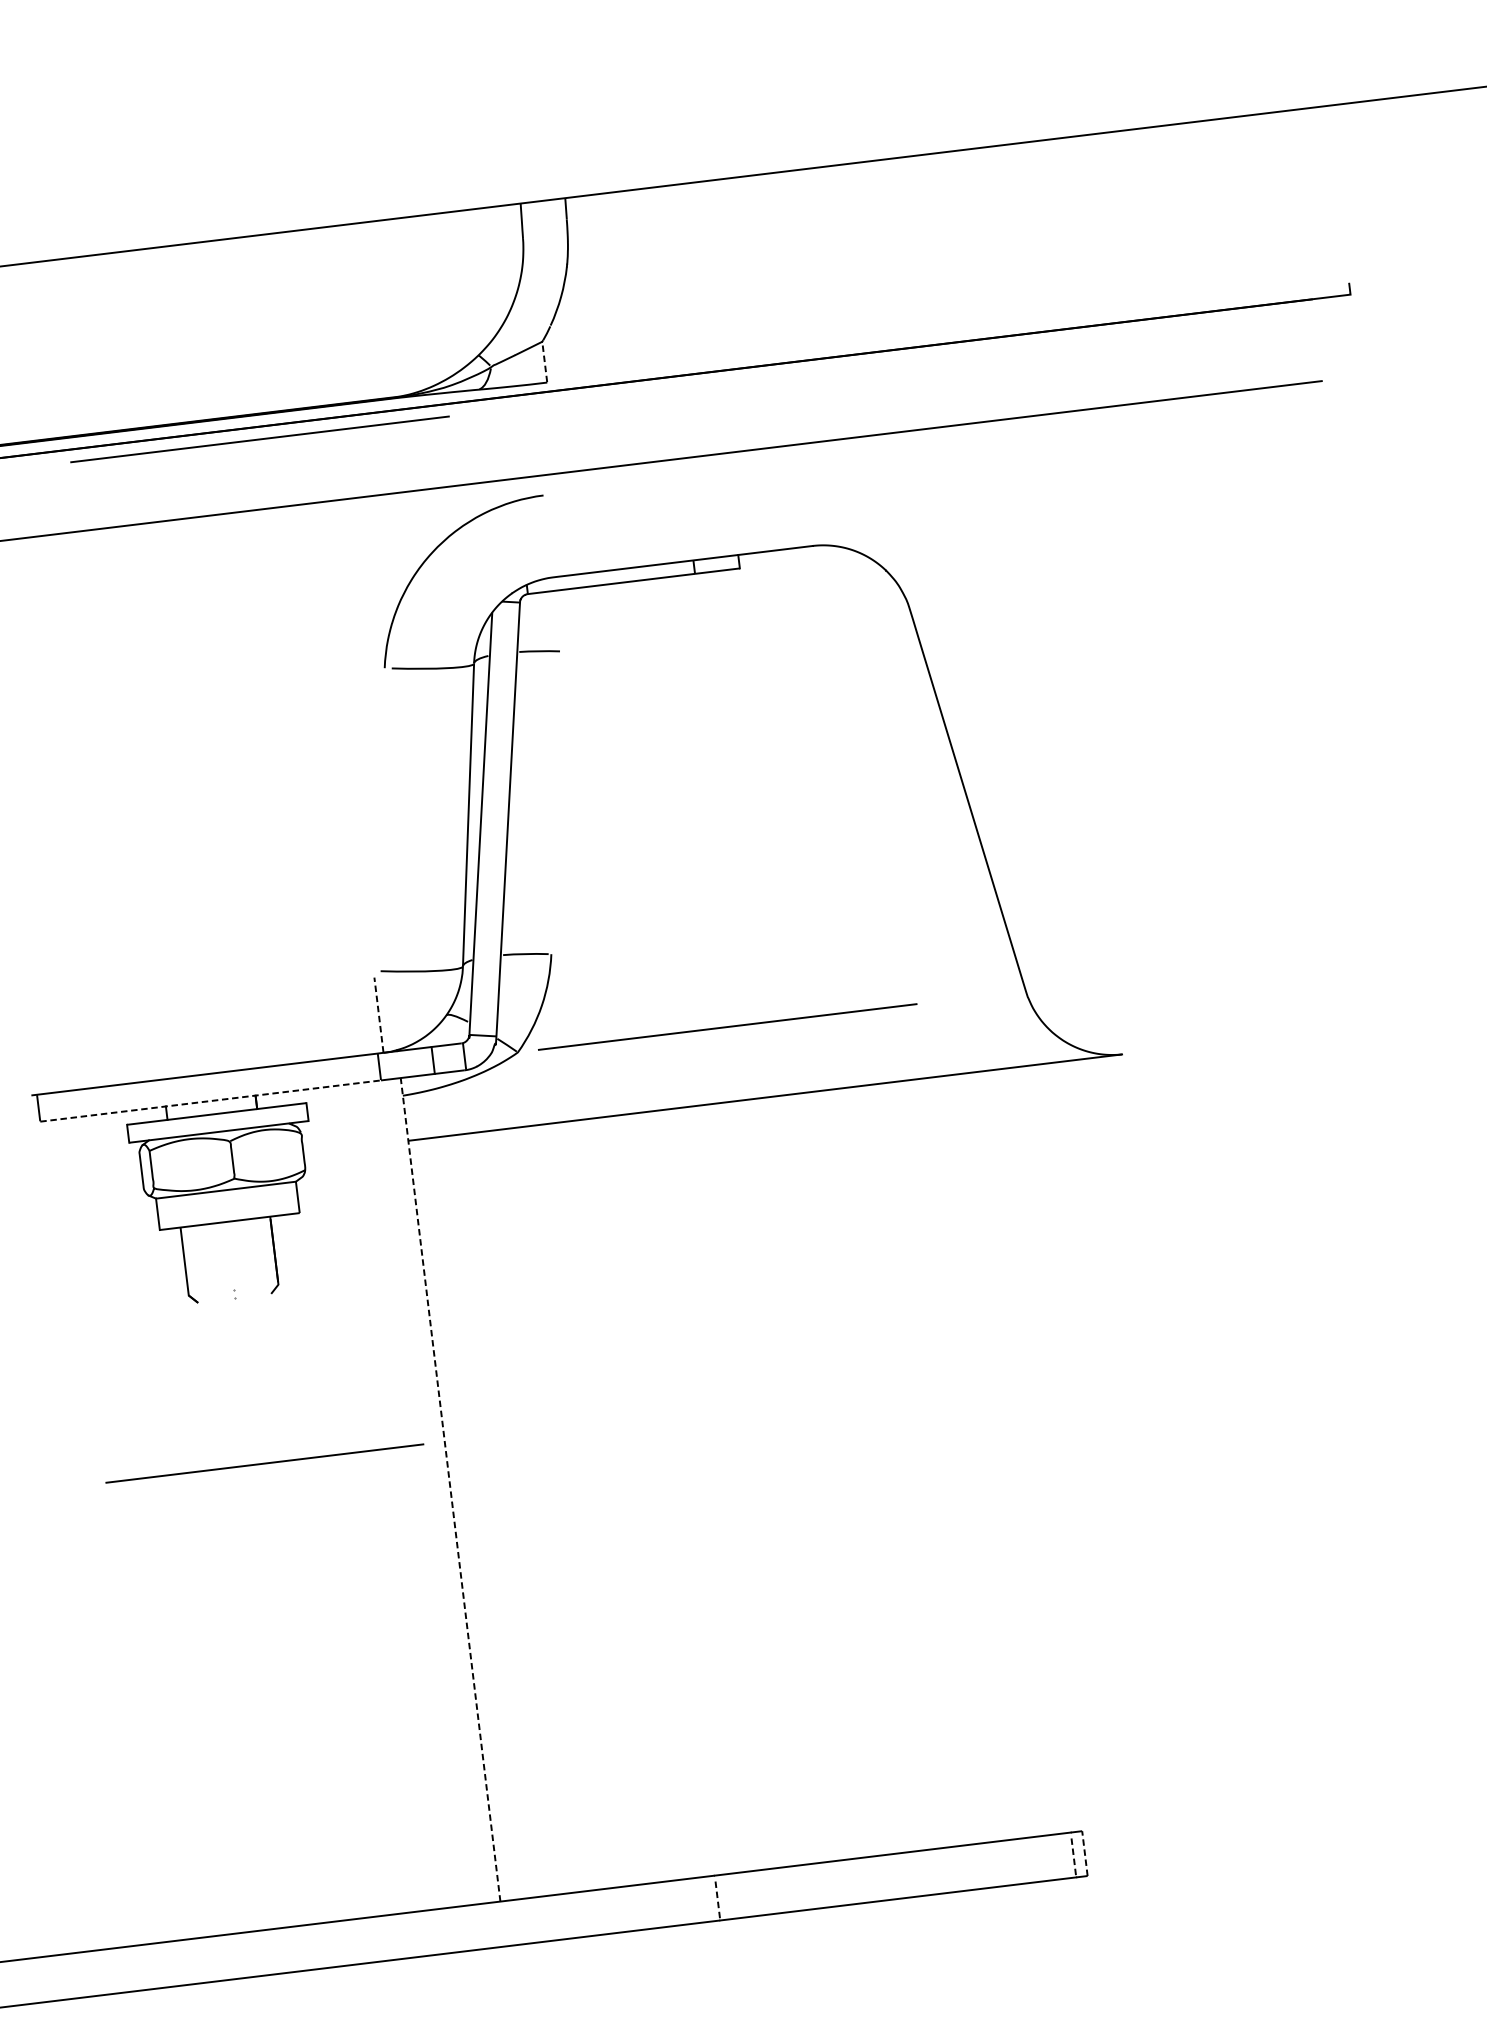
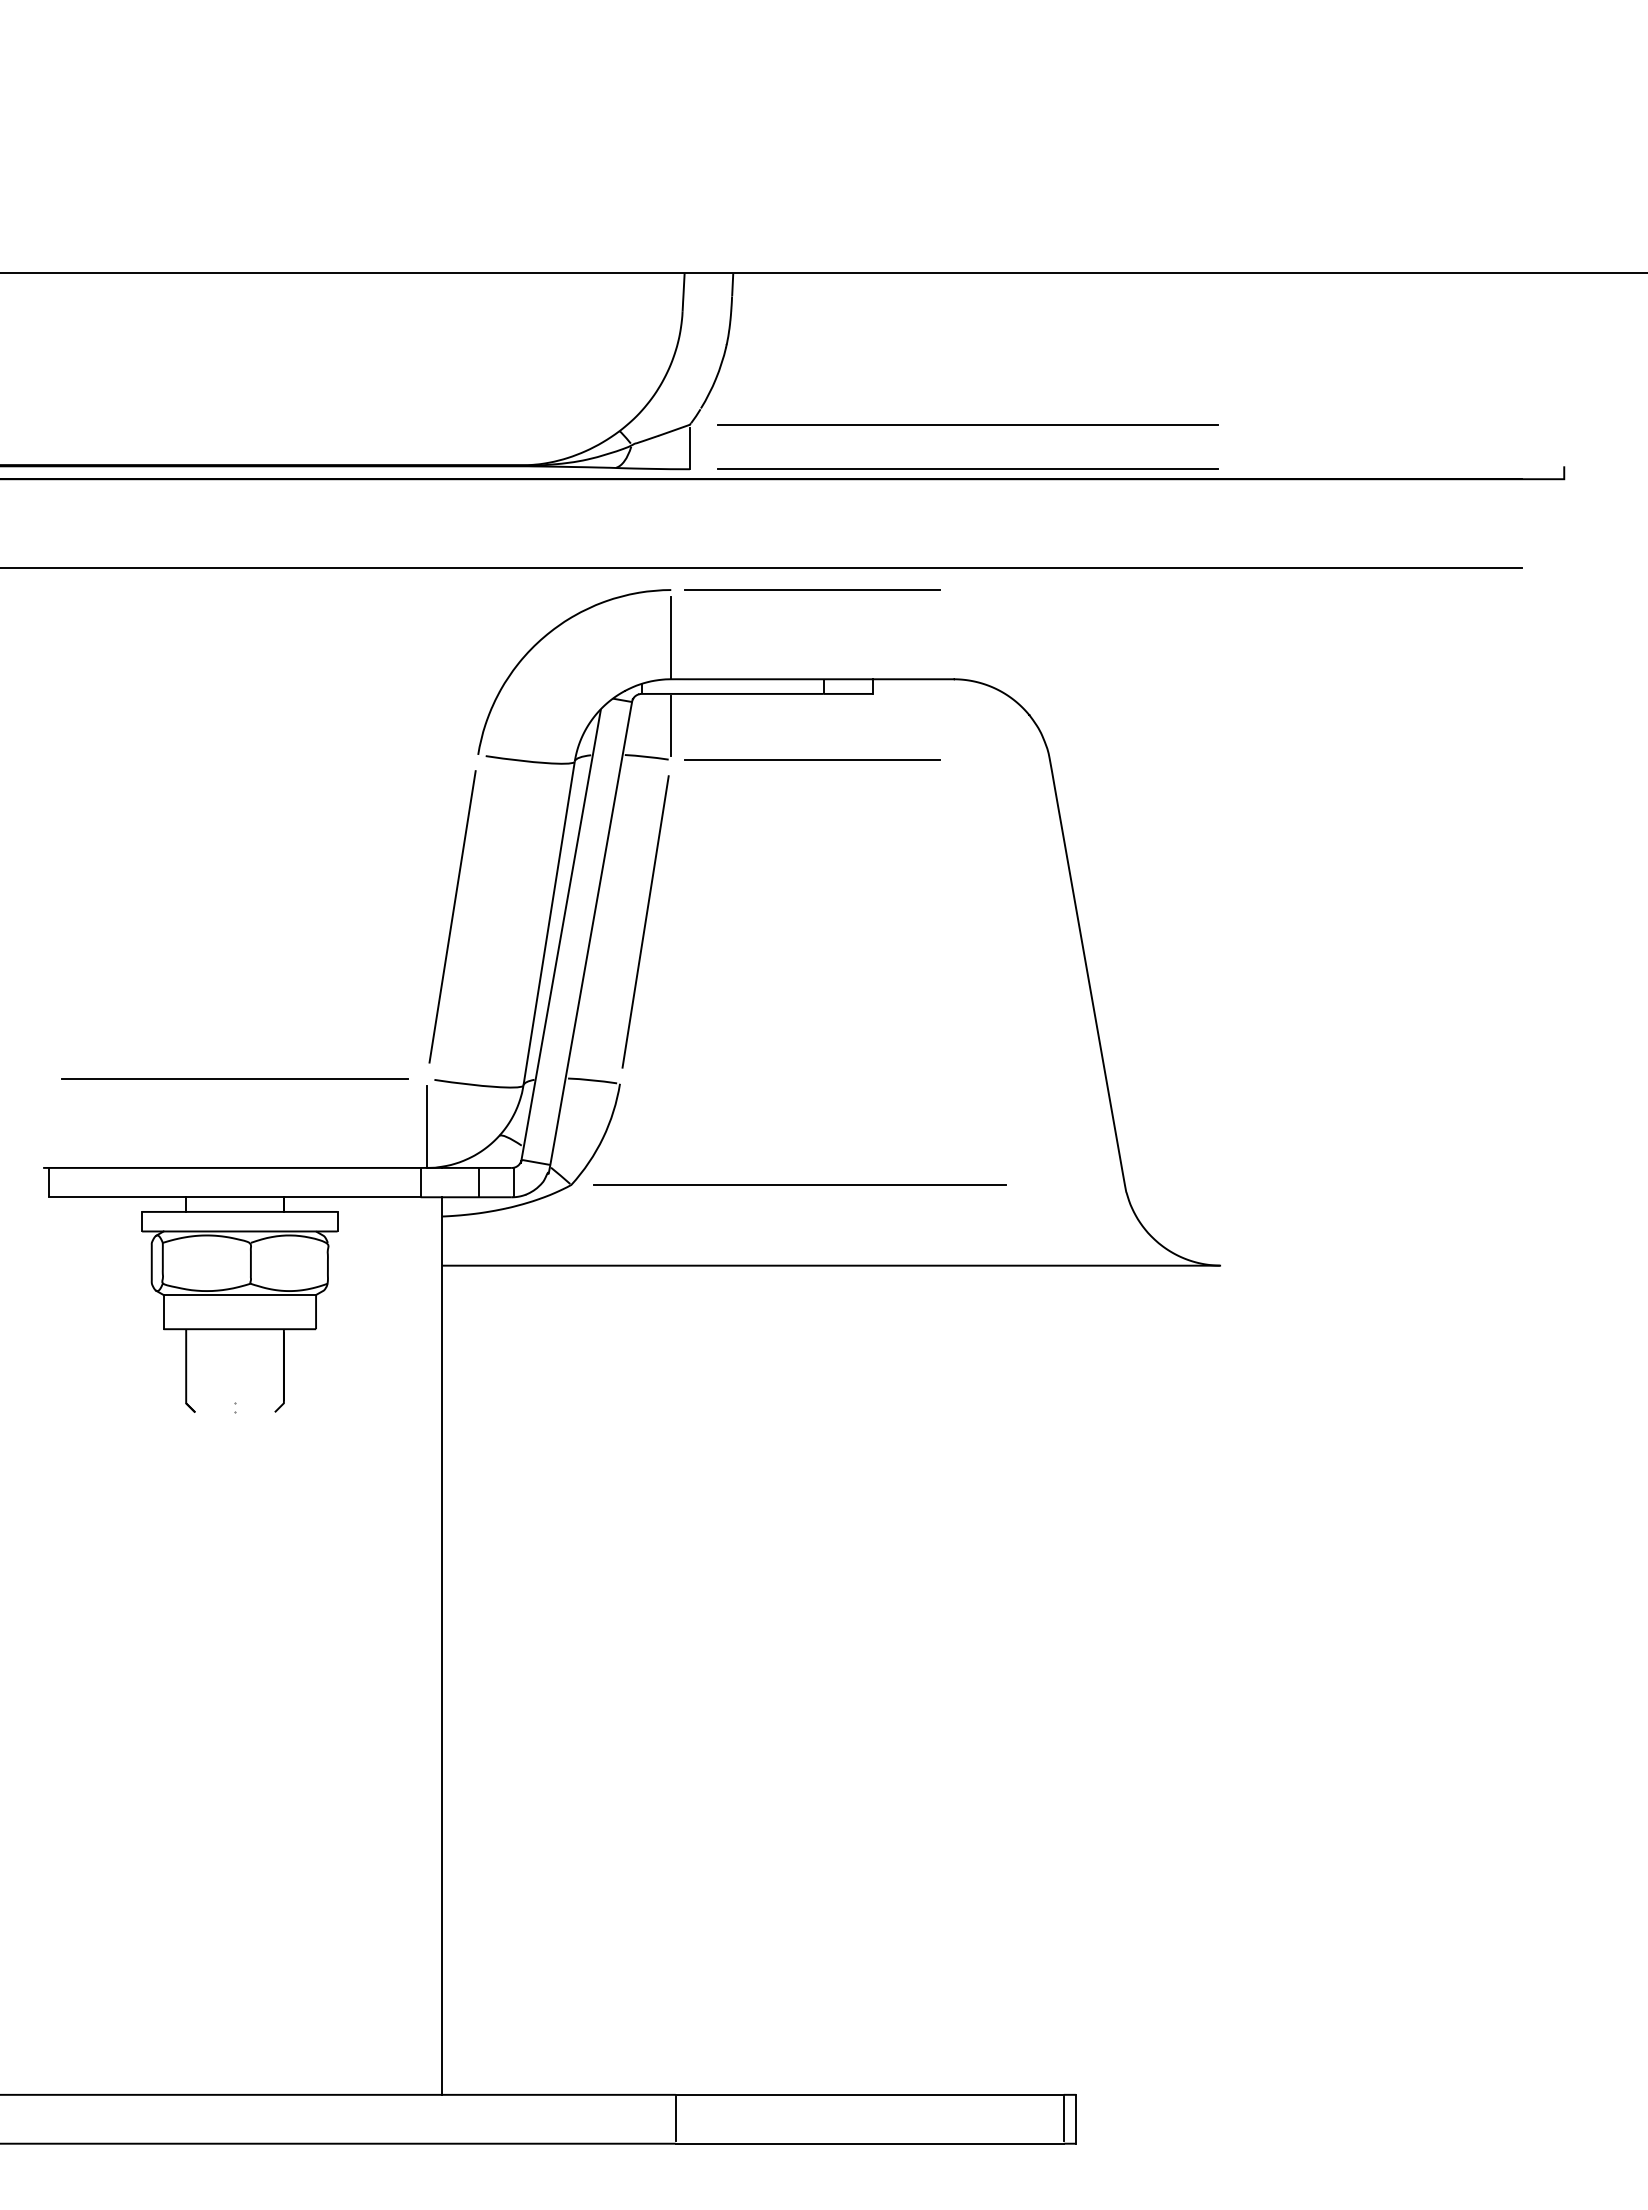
line: (796, 310) -> (967, 424), added
line: (801, 351) -> (967, 469), added
line: (544, 363) -> (689, 448), dashed -> solid
line: (259, 439) -> (373, 492), removed
line: (673, 480) -> (812, 590), added
line: (549, 538) -> (671, 637), added
line: (558, 620) -> (671, 726), added
line: (691, 635) -> (812, 759), added
line: (556, 802) -> (645, 921), added
line: (379, 819) -> (452, 916), added
line: (378, 1014) -> (426, 1126), dashed -> solid
line: (210, 1101) -> (234, 1197), dashed -> solid
line: (264, 1463) -> (234, 1078), moved
line: (450, 1490) -> (442, 1646), dashed -> solid
line: (1085, 1852) -> (1076, 2118), dashed -> solid
line: (1073, 1855) -> (1063, 2119), dashed -> solid
line: (717, 1898) -> (675, 2119), dashed -> solid

